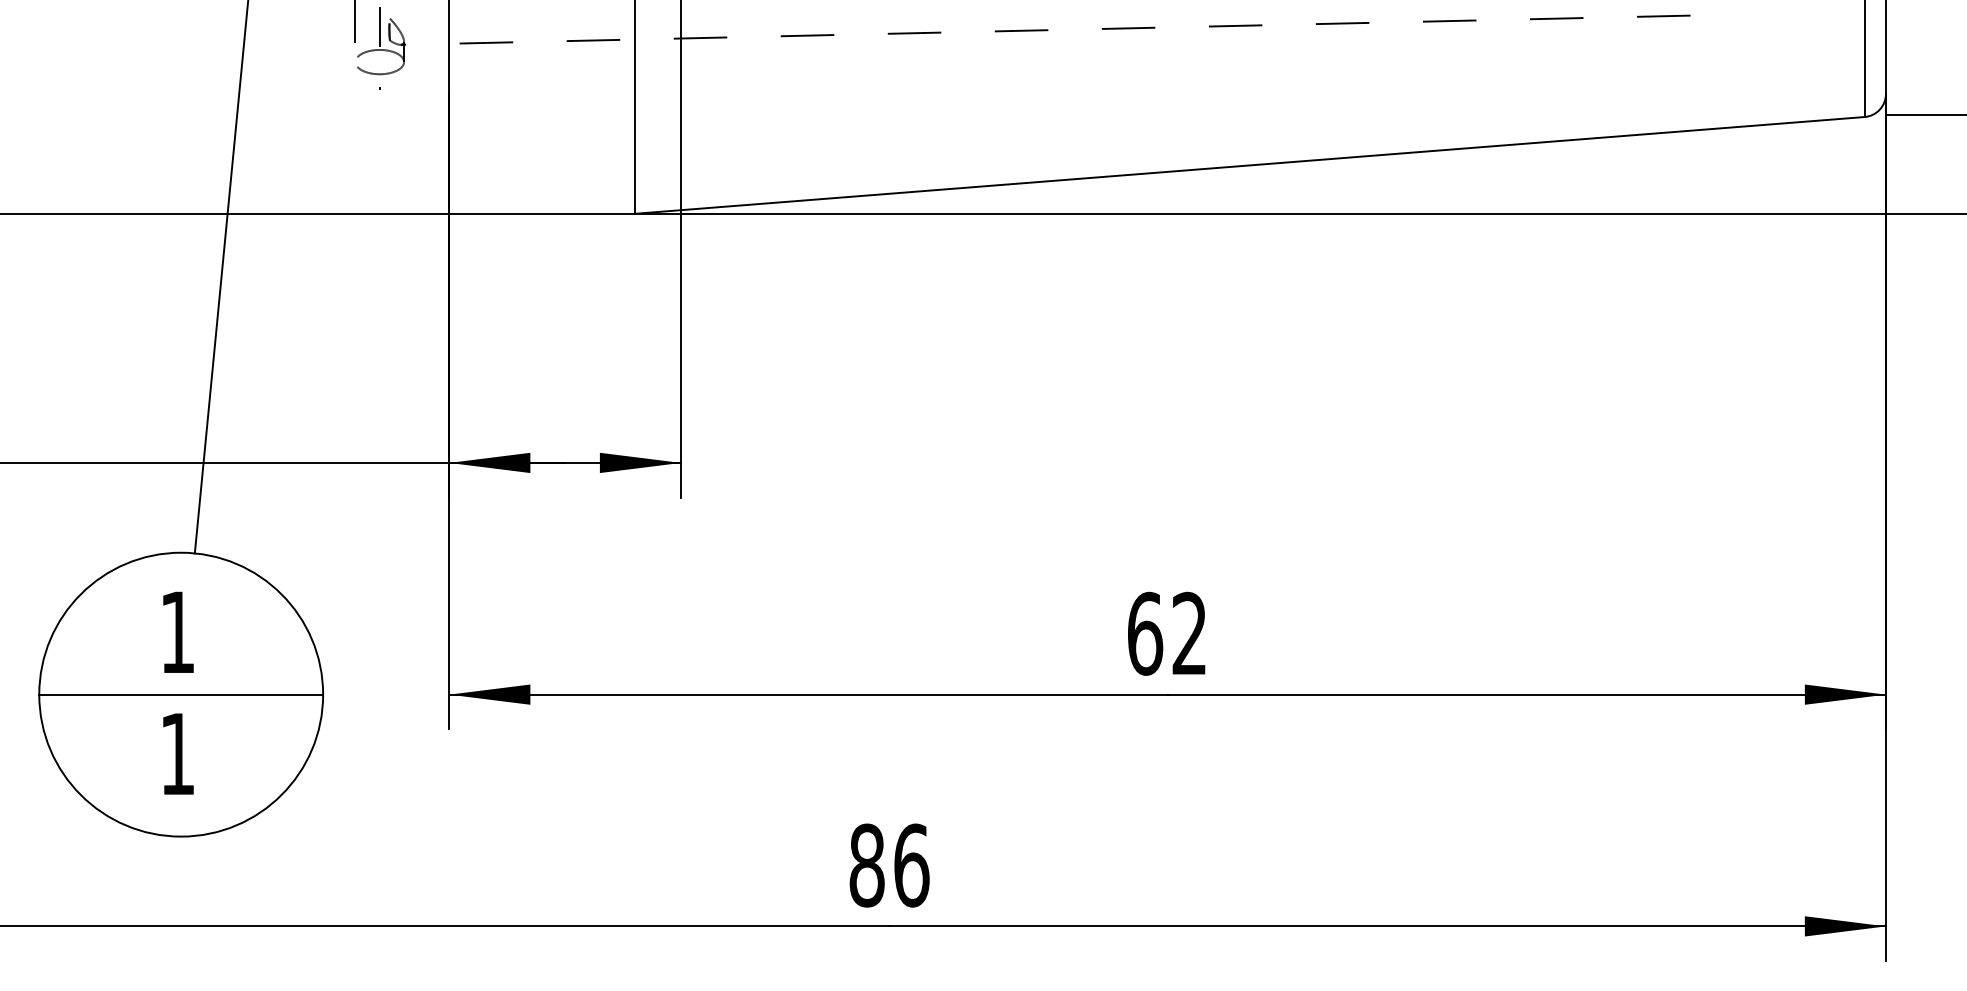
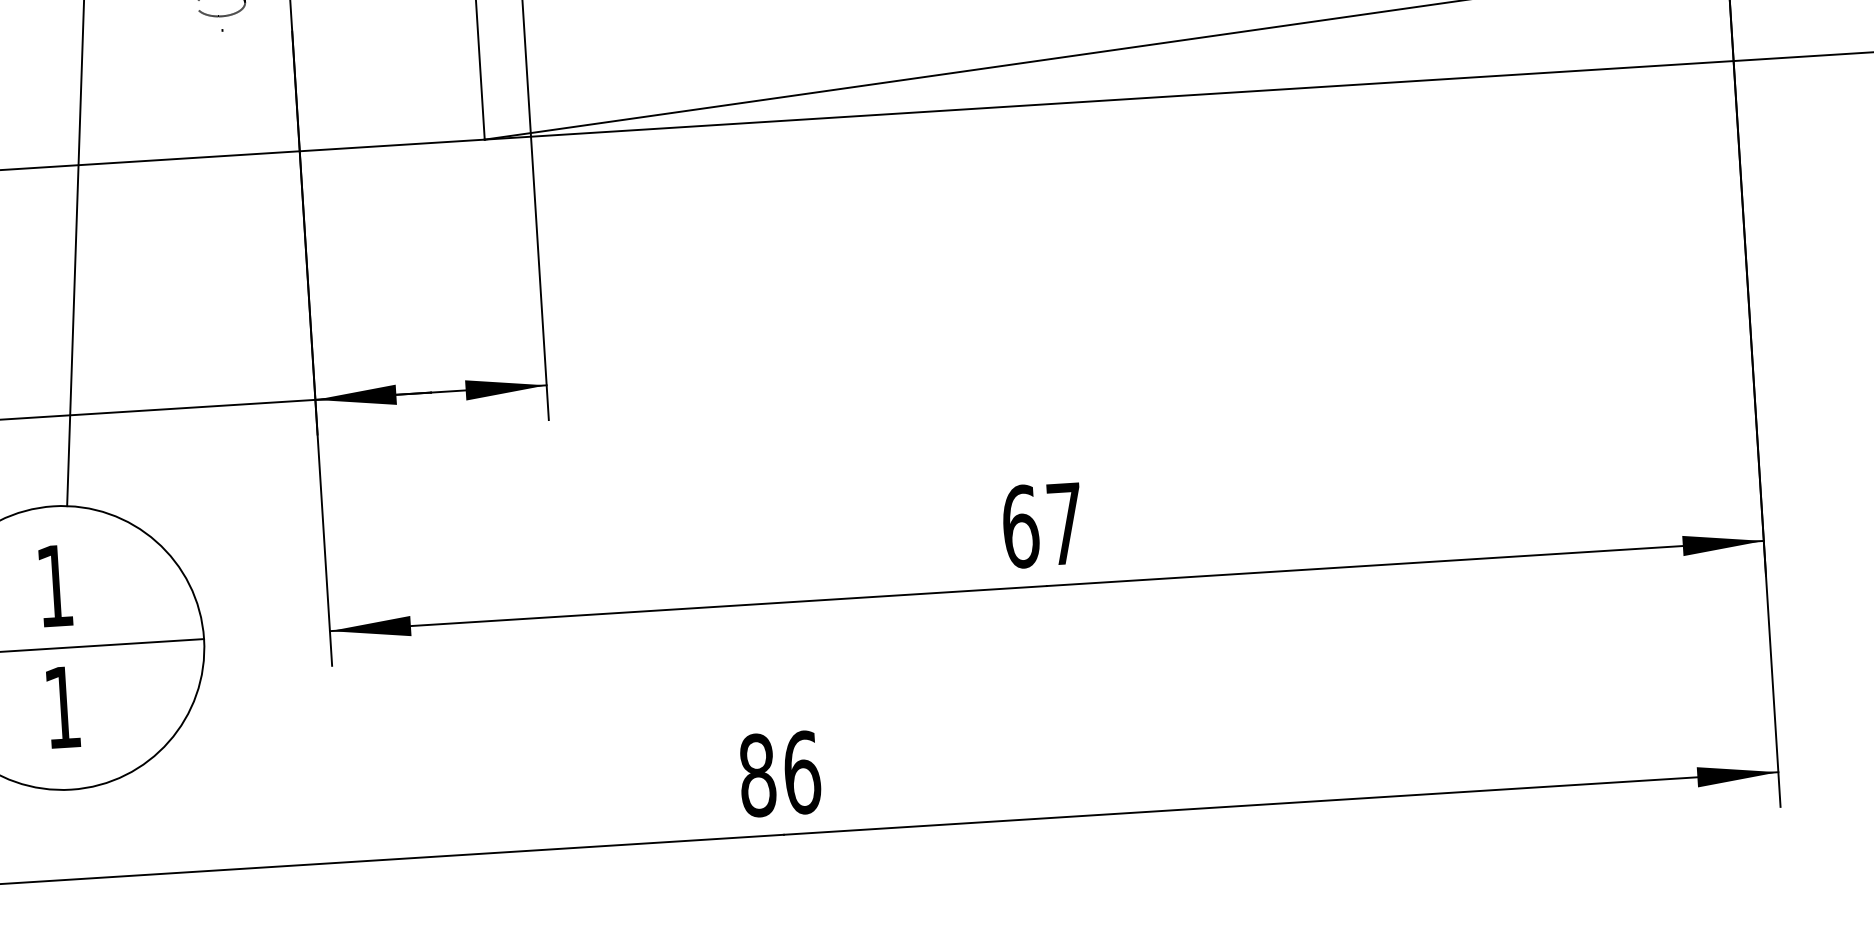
text: (1189, 632) -> (1064, 522), 62 -> 67

